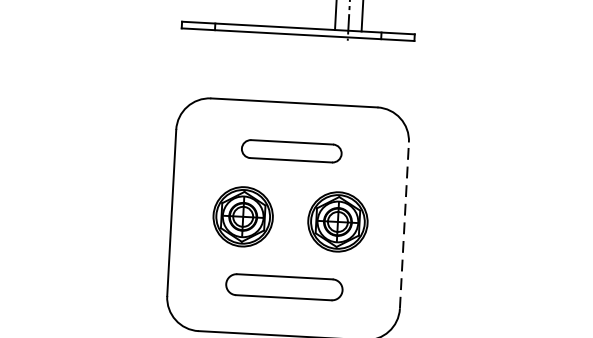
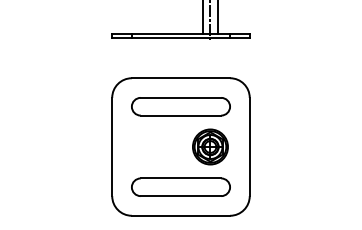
part: (290, 150) -> (180, 106), size x1.67
part: (243, 215) -> (154, 146), removed
line: (404, 224) -> (249, 146), dashed -> solid
part: (283, 286) -> (180, 186), size x1.43

